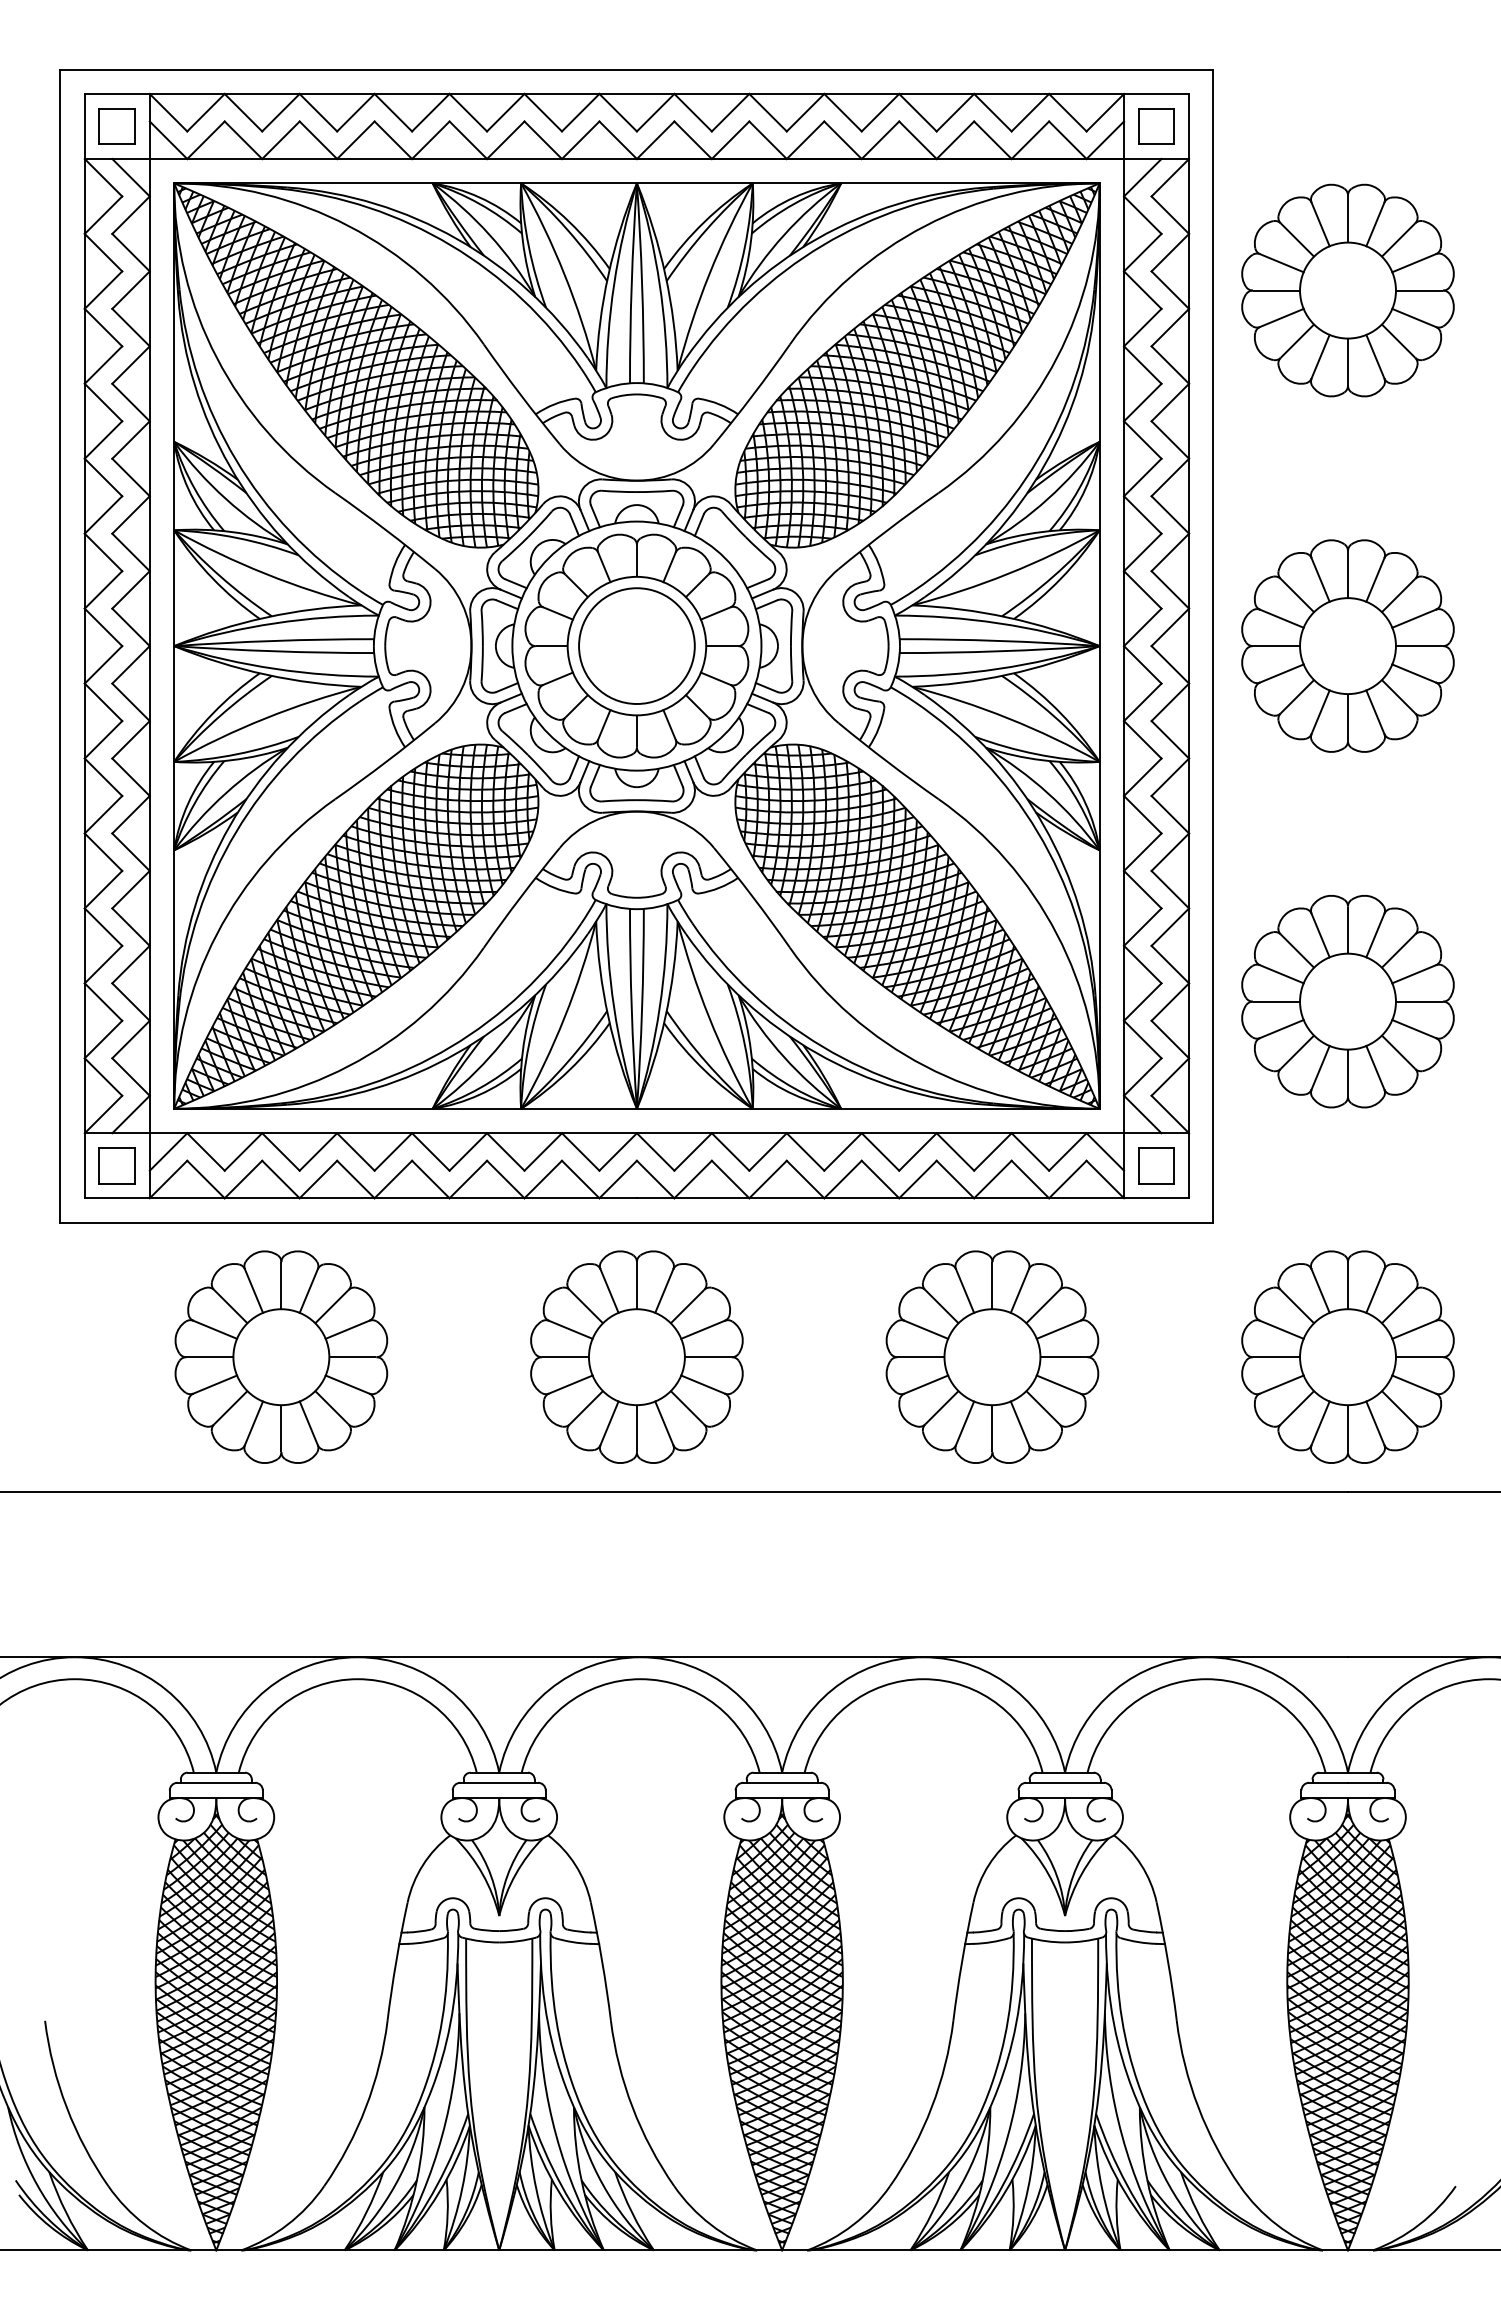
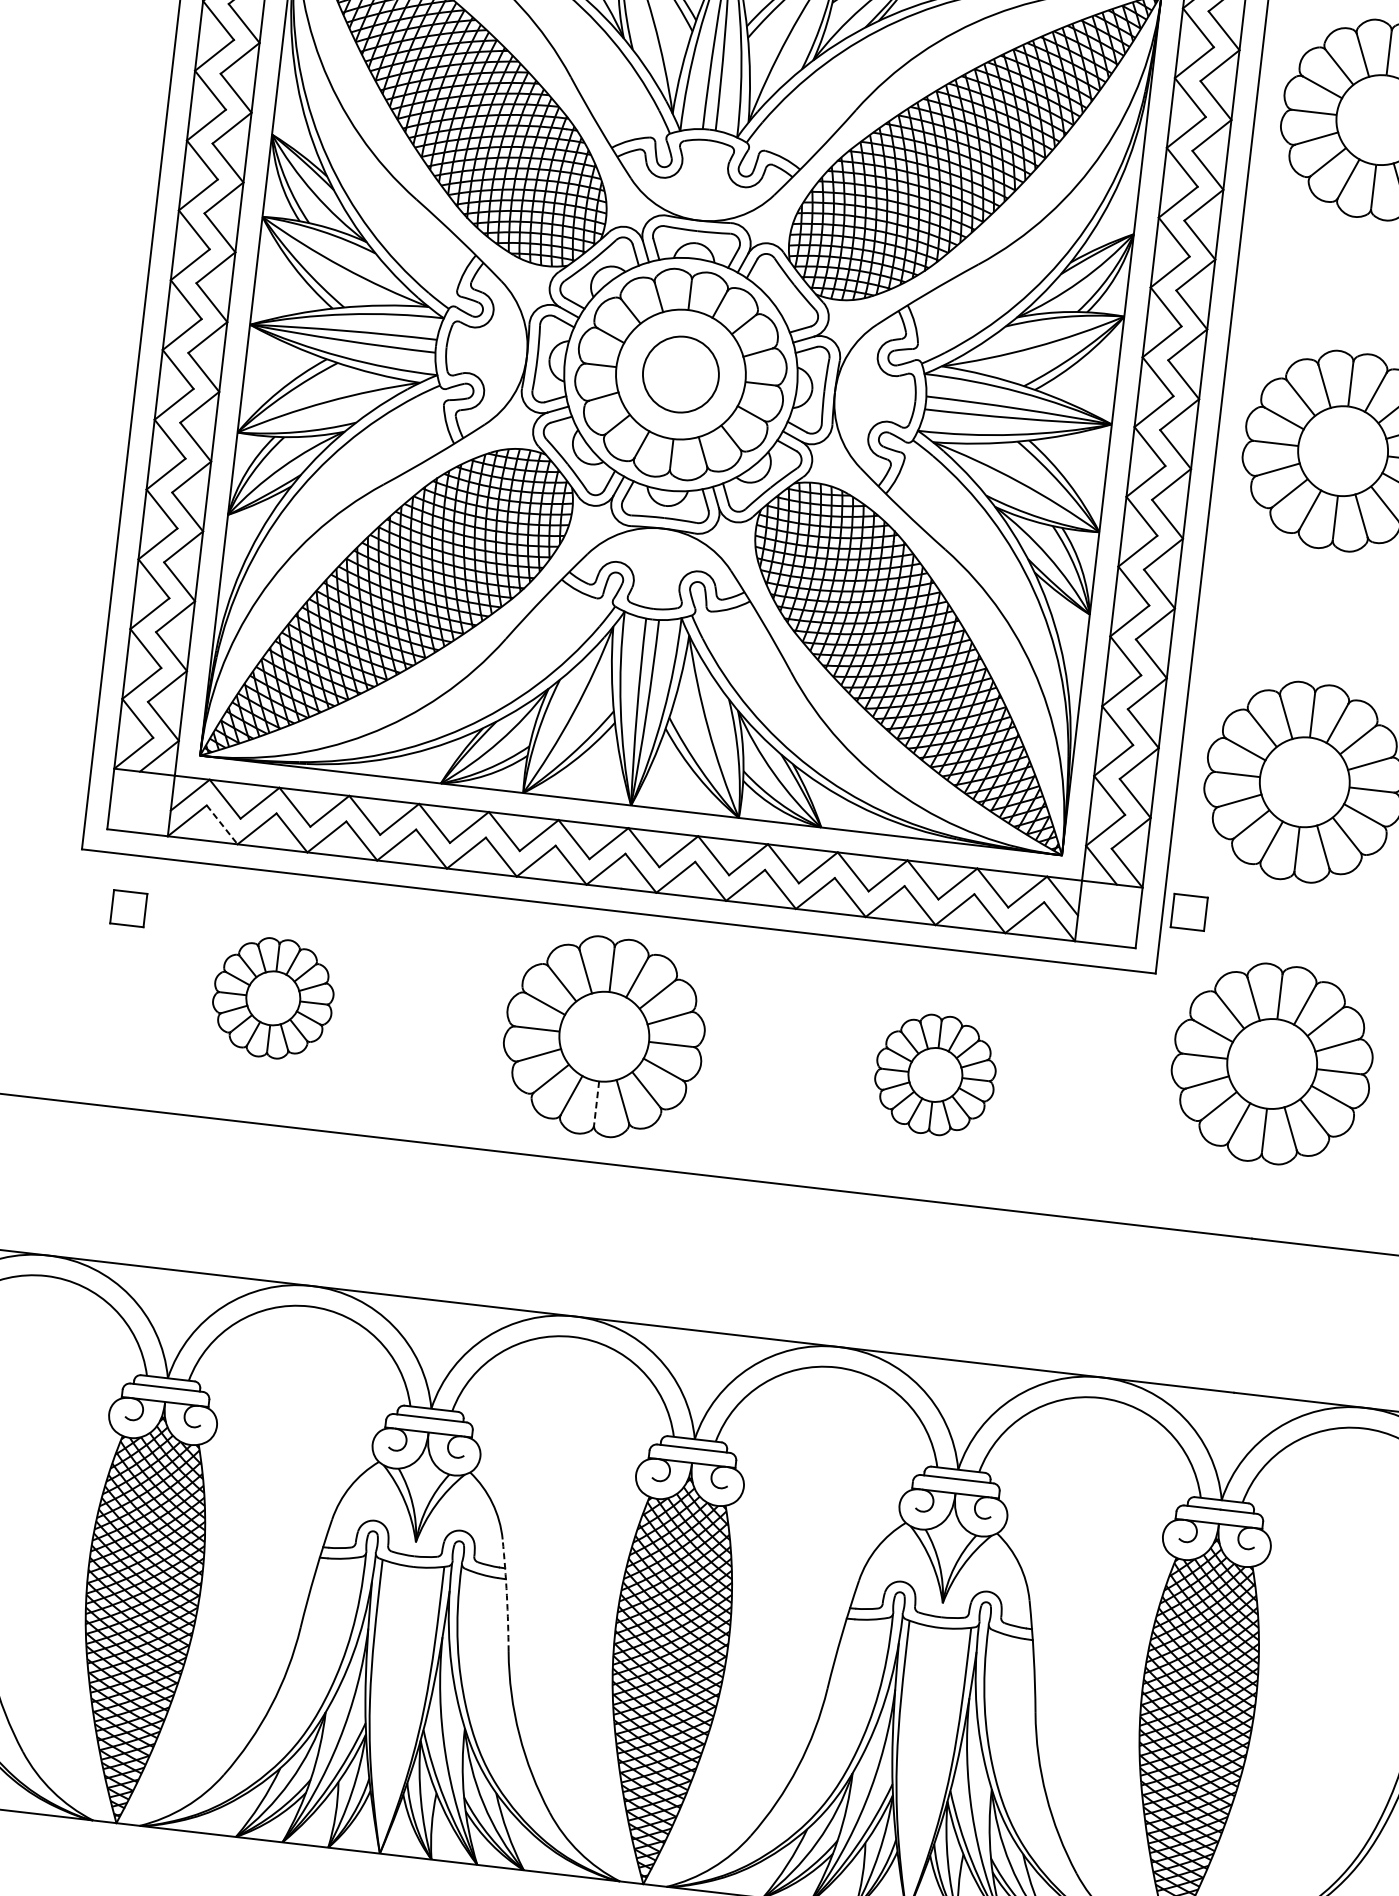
circle: (636, 646) -> (680, 374), size x0.7
part: (116, 1165) -> (128, 908), moved
part: (1156, 1165) -> (1189, 912), moved
line: (206, 1179) -> (222, 824), solid -> dashed
part: (281, 1356) -> (273, 997), size x0.6
part: (992, 1356) -> (935, 1074), size x0.6
part: (1347, 1356) -> (1271, 1063), moved
line: (636, 1428) -> (596, 1103), solid -> dashed
arc: (602, 1961) -> (507, 1595), solid -> dashed

